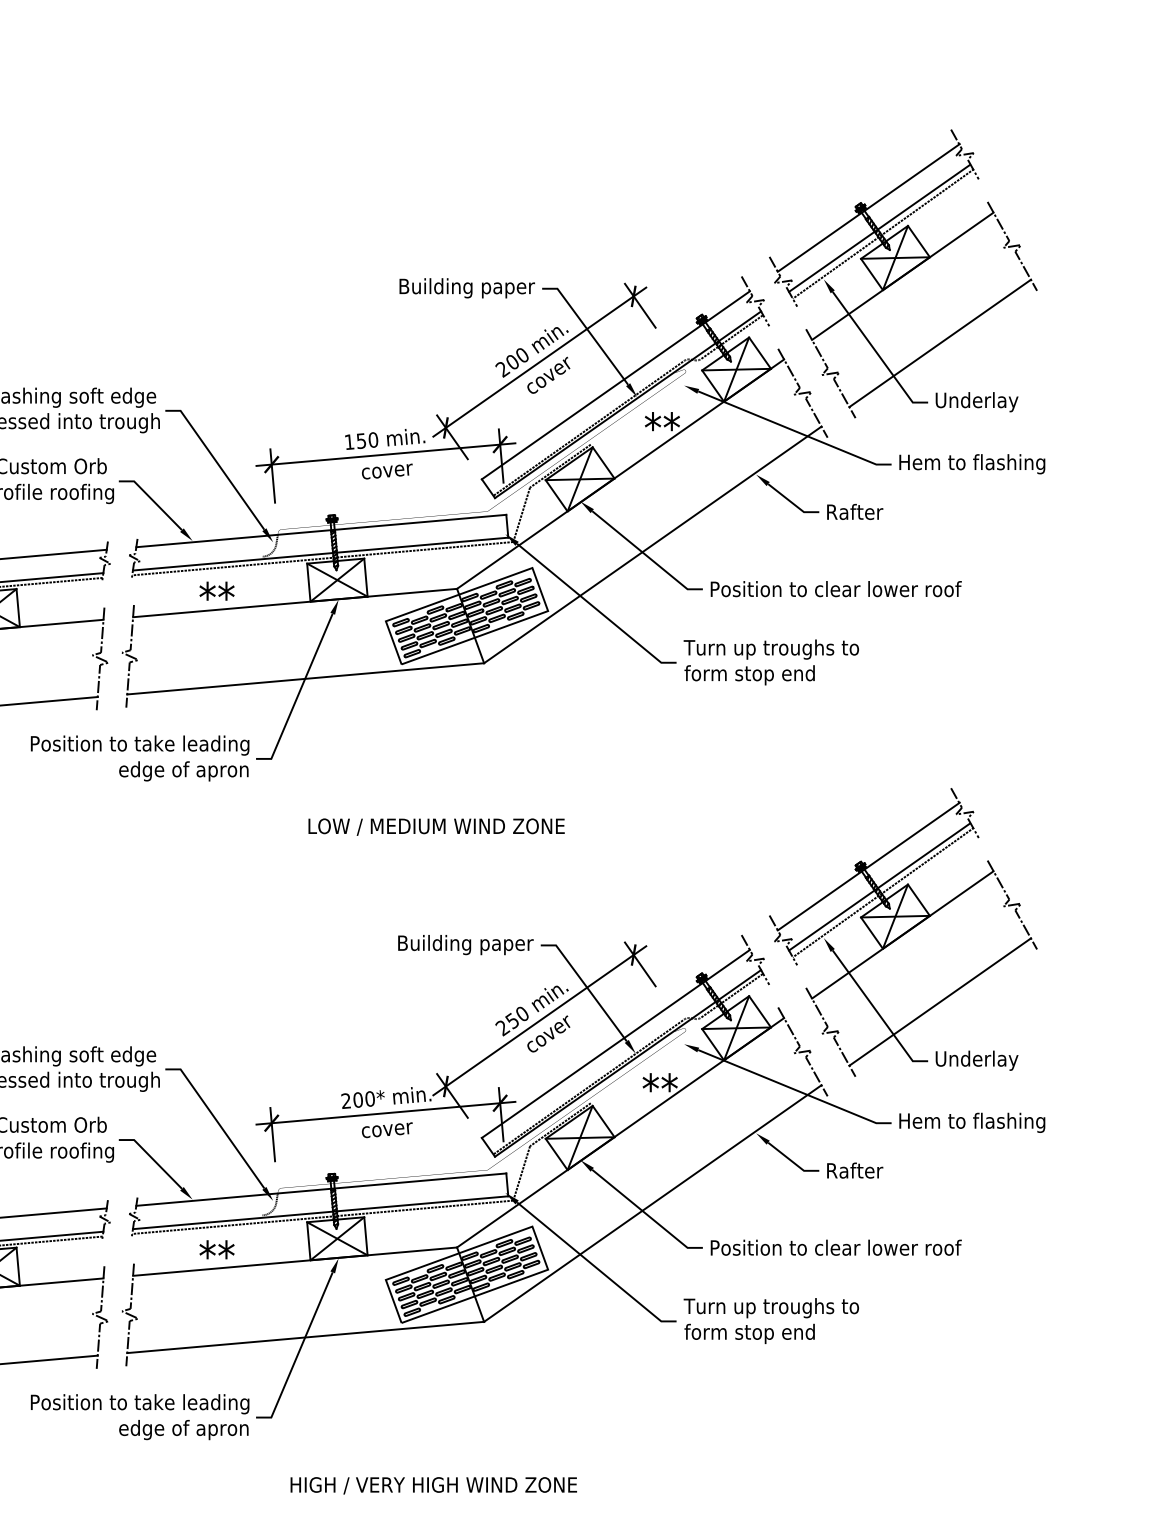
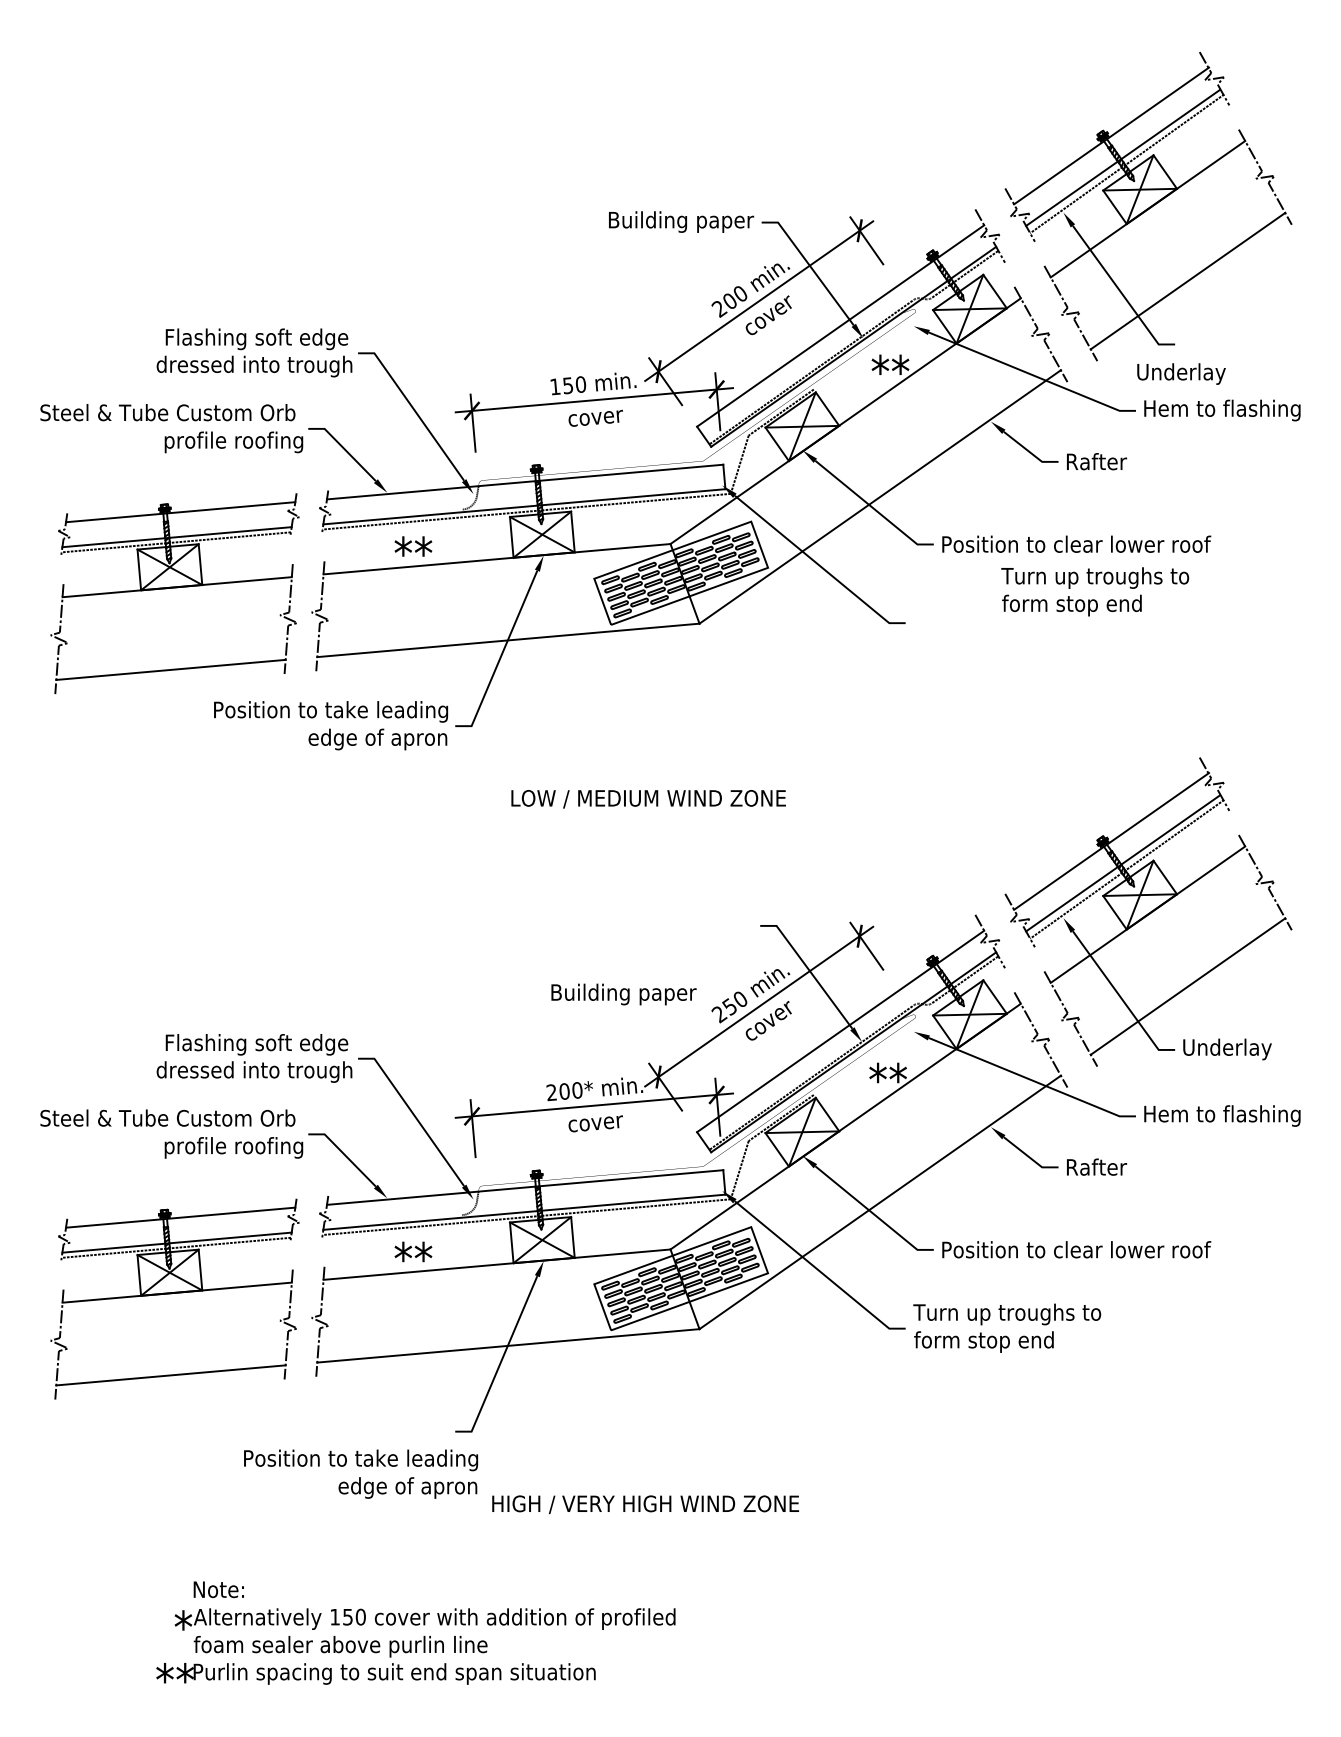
text: (977, 401) -> (1181, 373), moved
text: (771, 662) -> (1095, 591), moved
text: (465, 945) -> (623, 994), moved
text: (139, 1416) -> (360, 1473), moved

